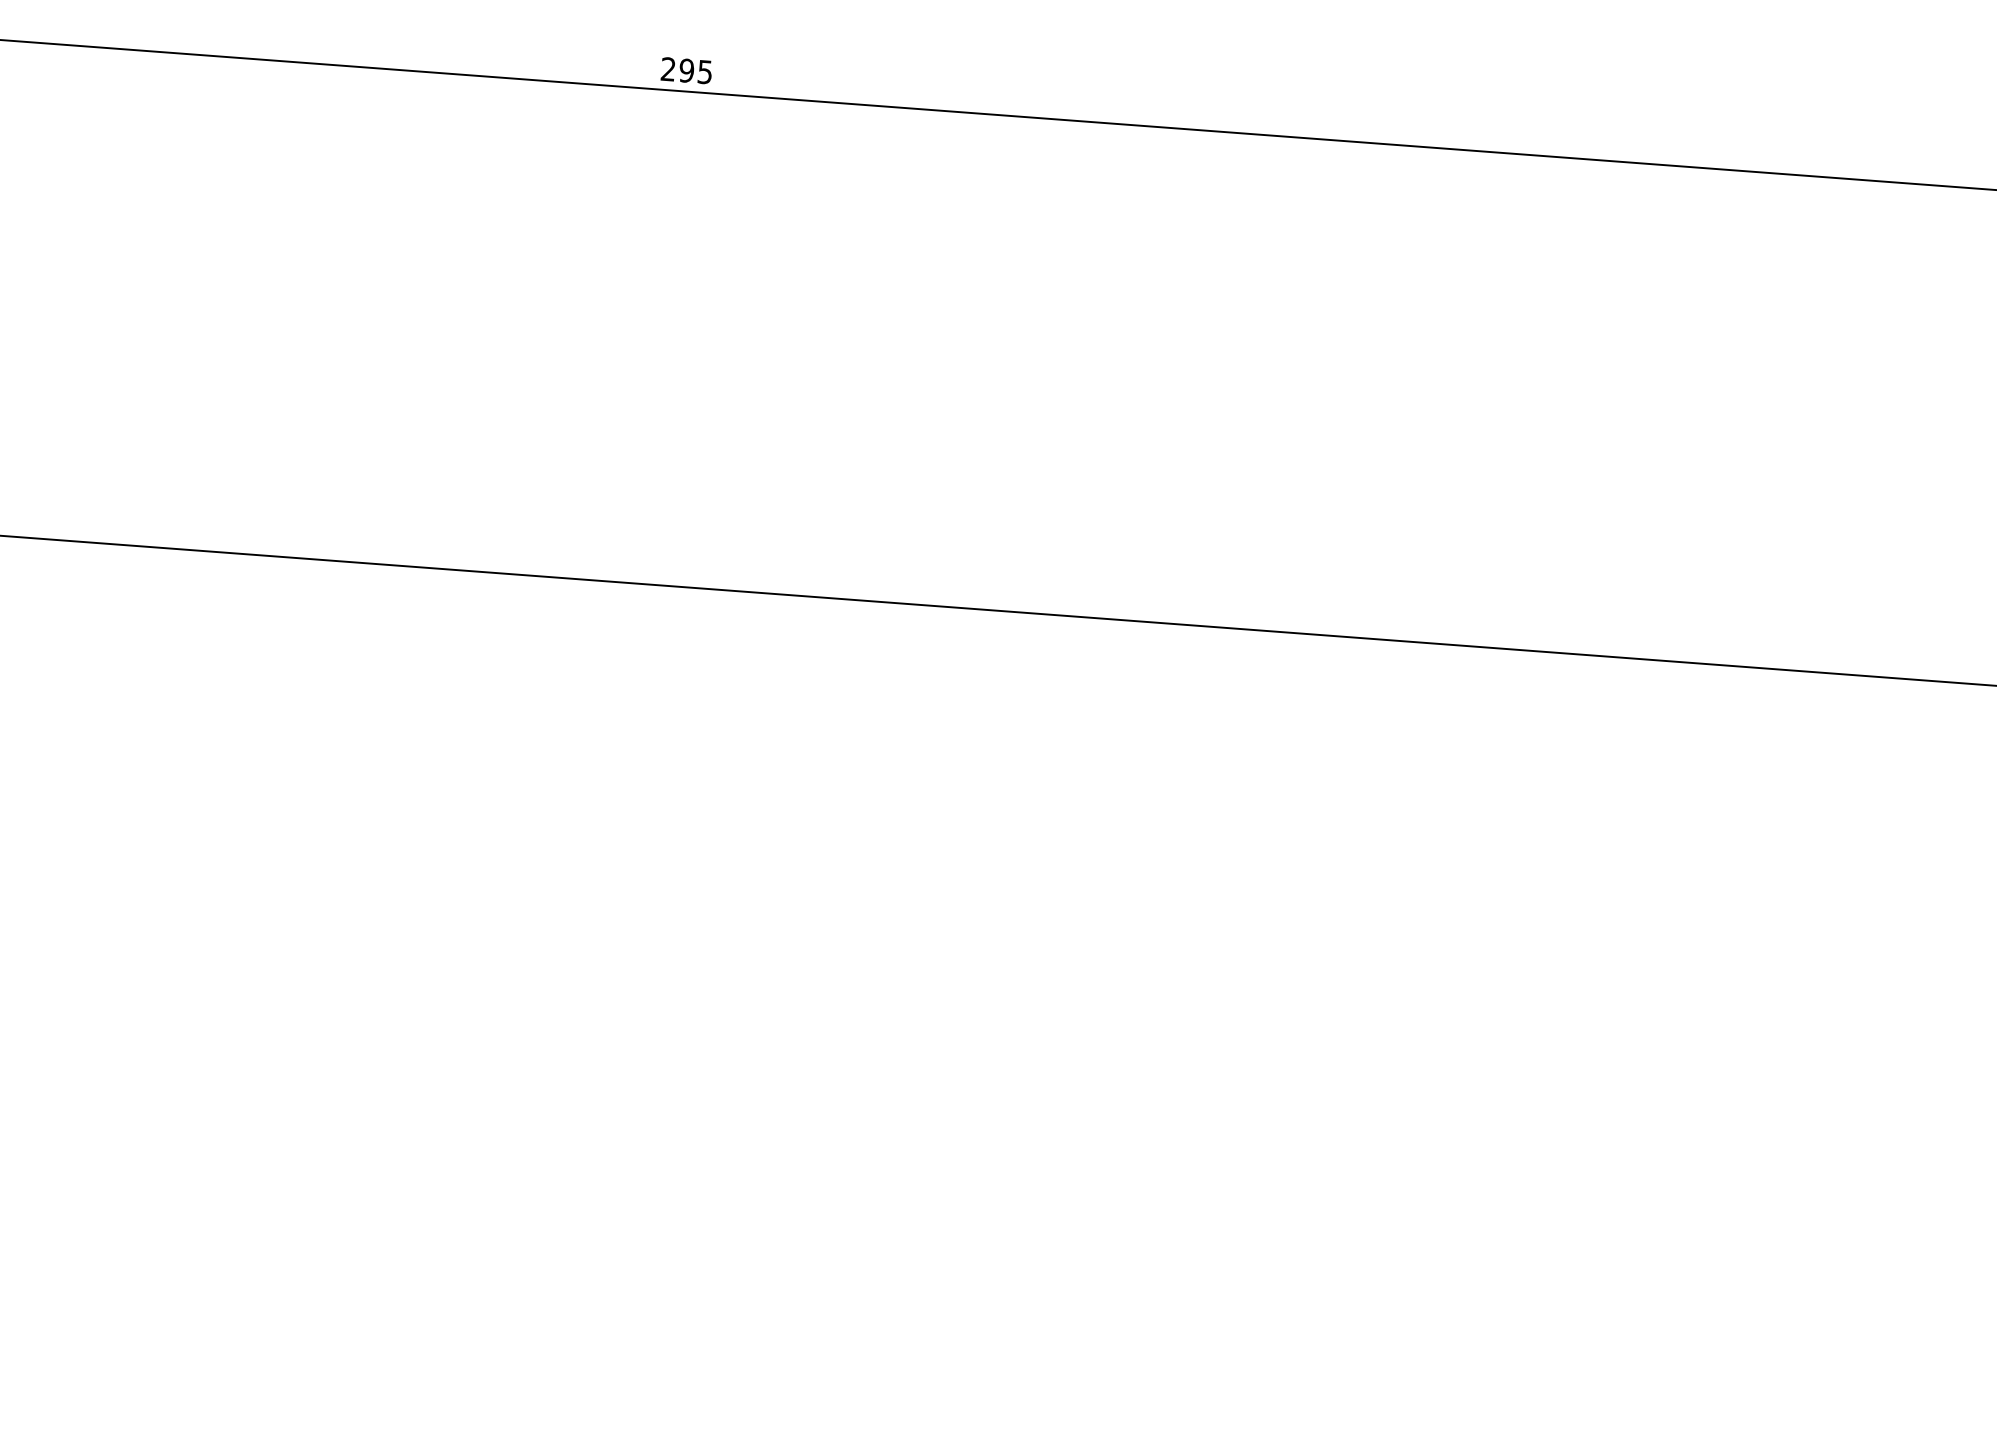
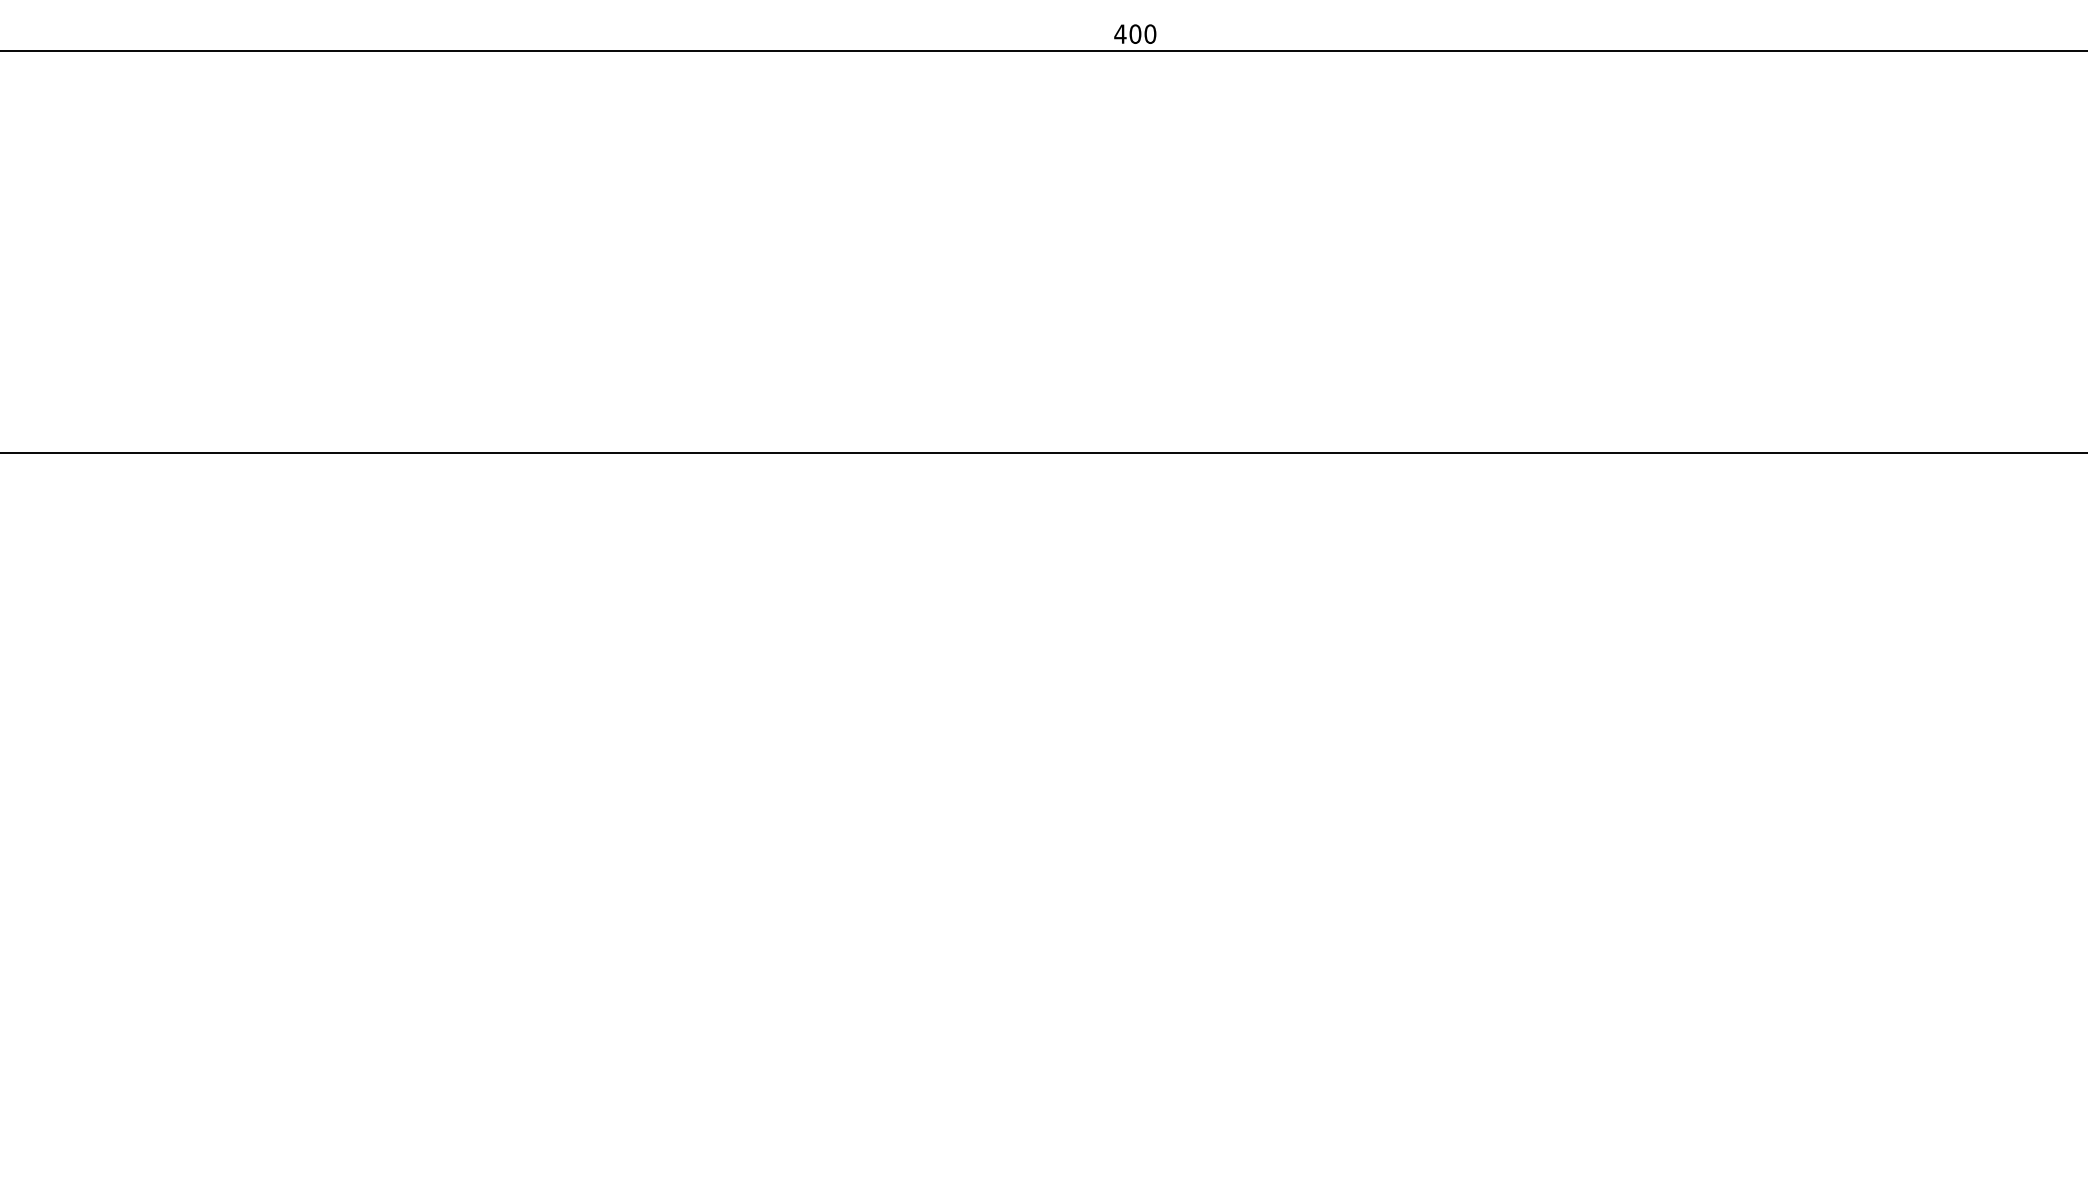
text: (686, 69) -> (1135, 33), 295 -> 400

